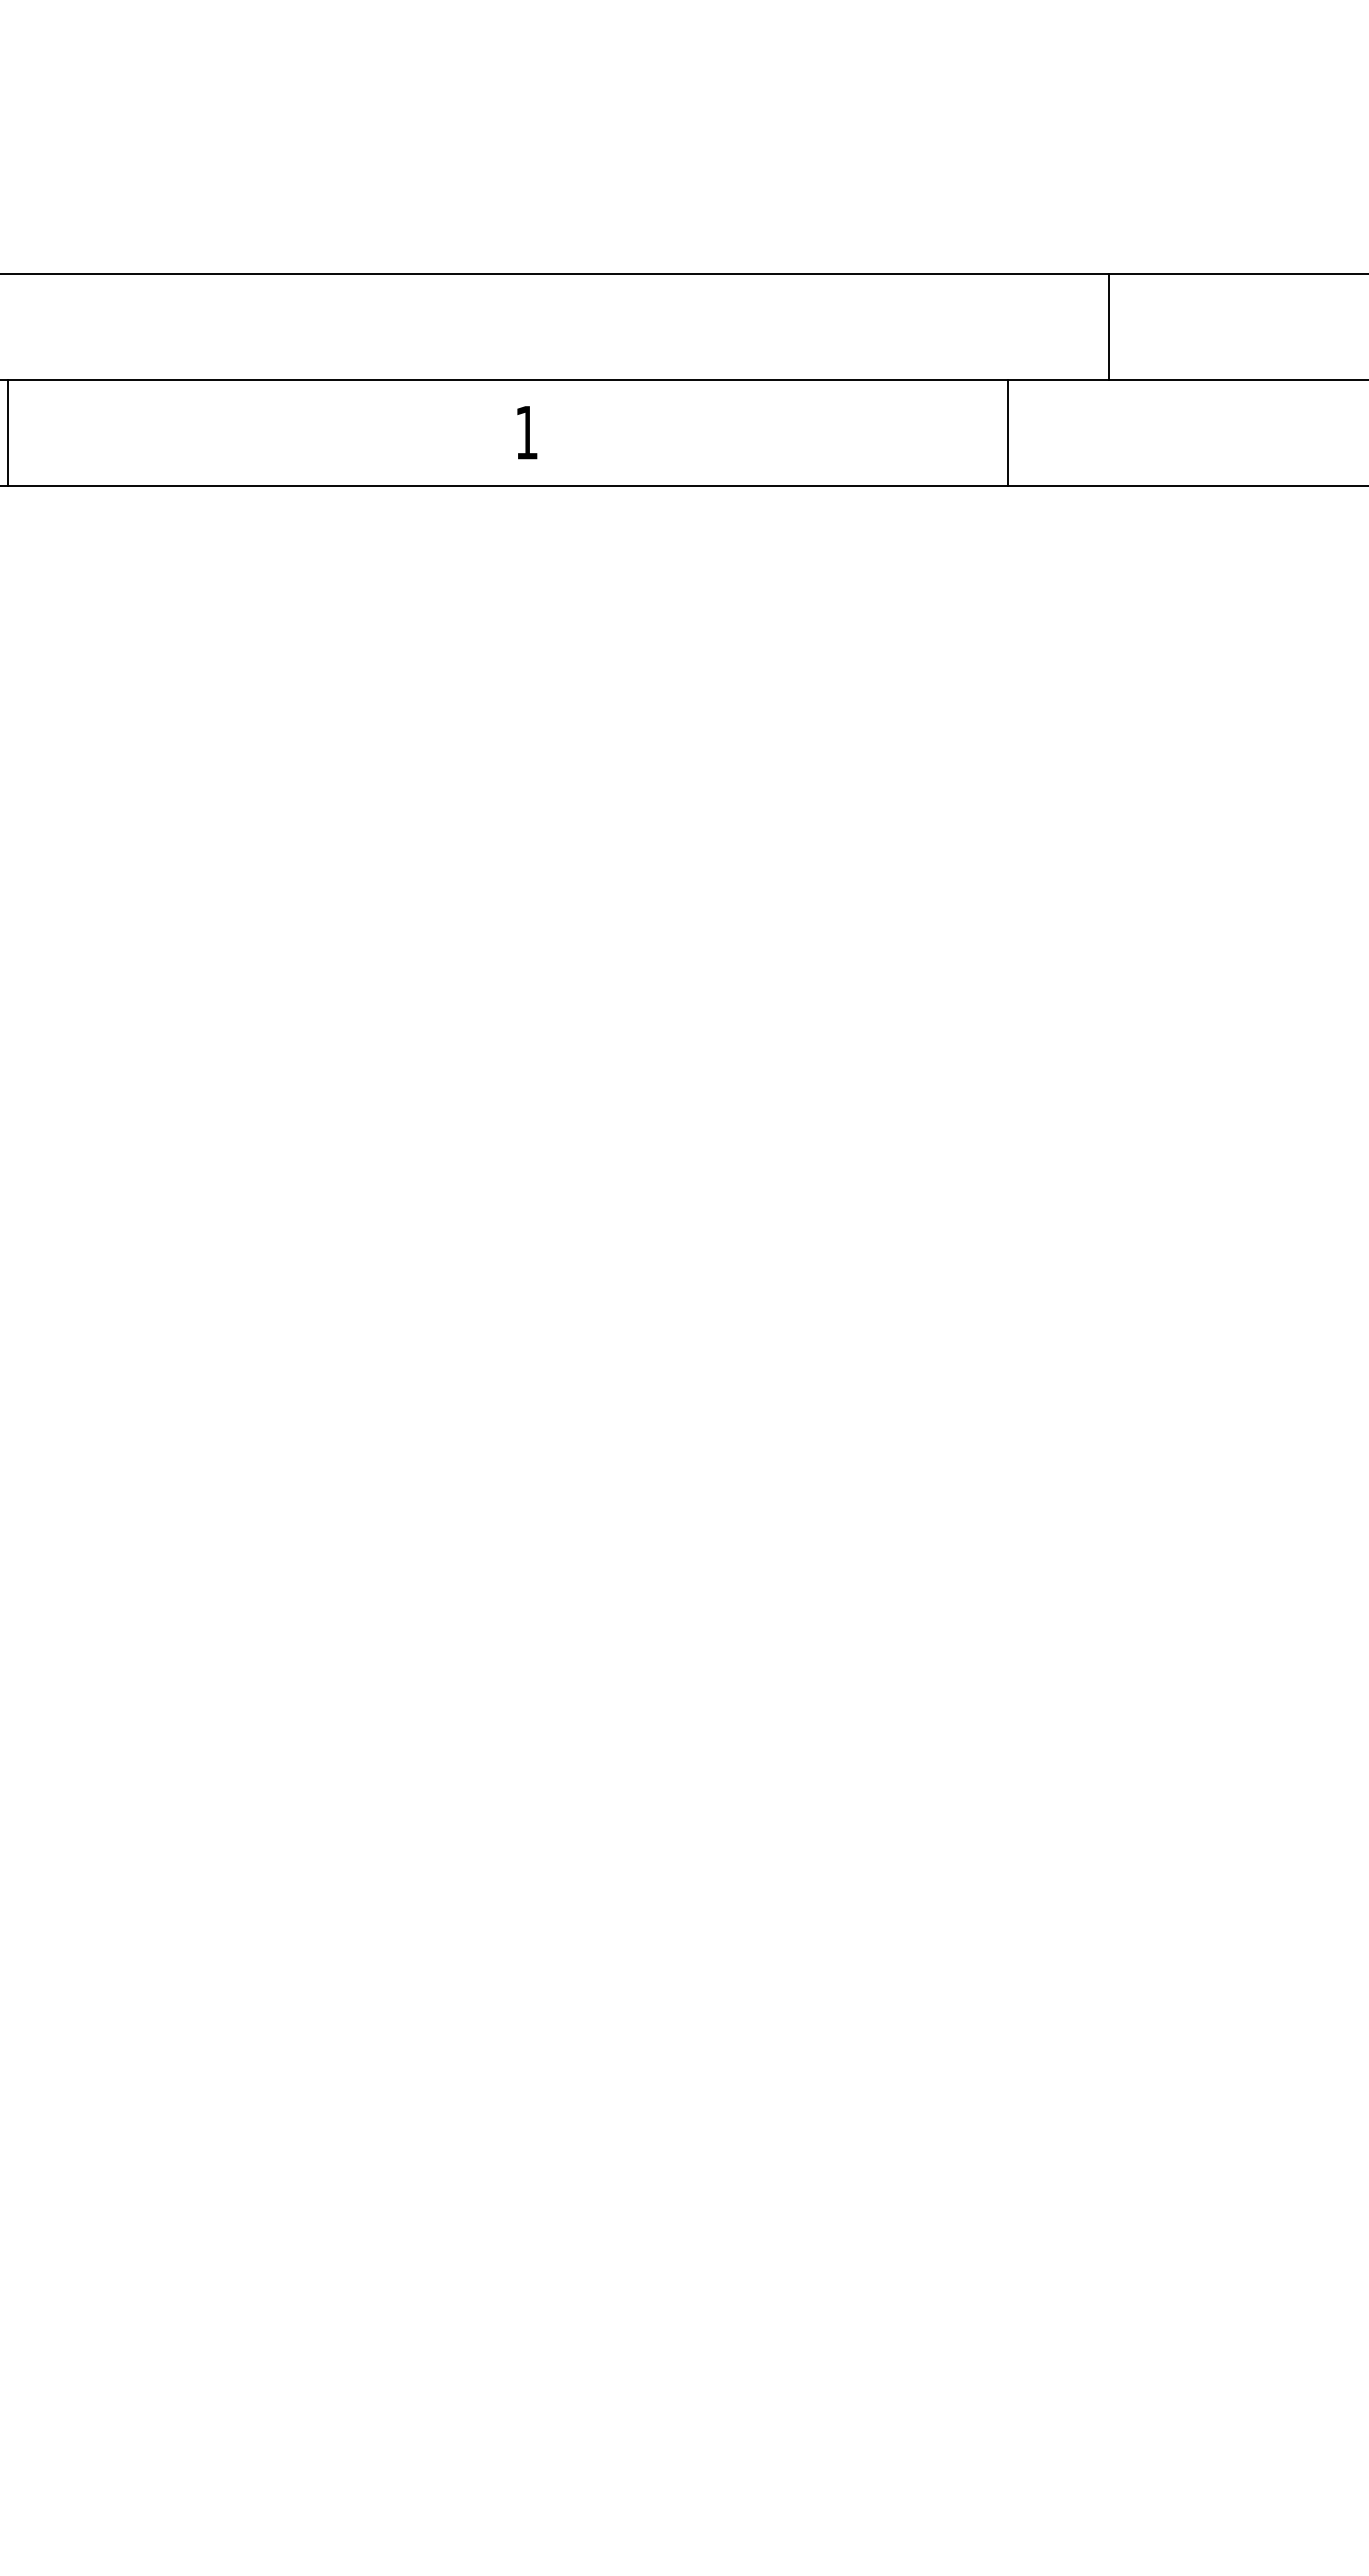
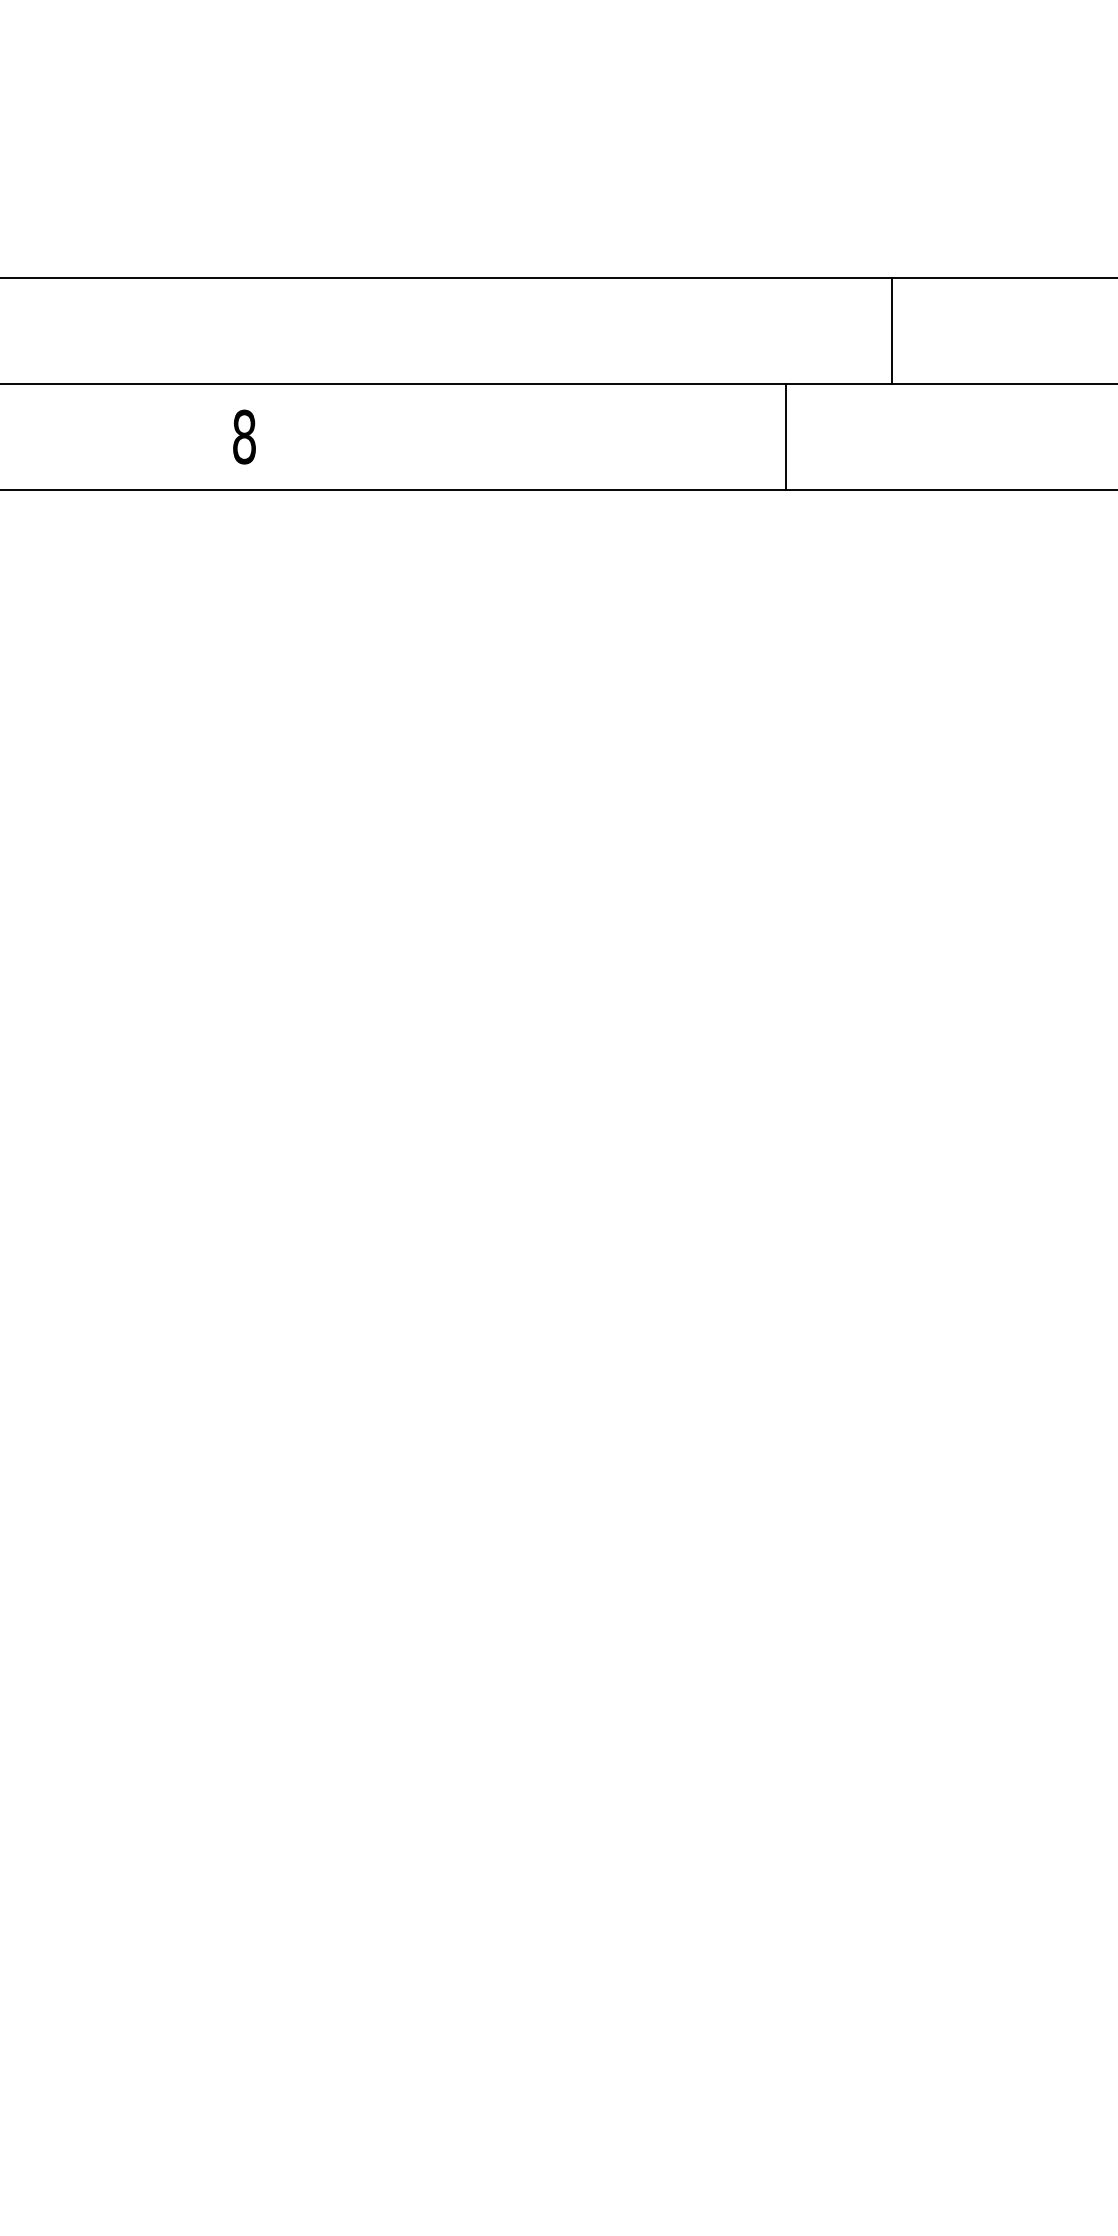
line: (1109, 326) -> (892, 330), moved
text: (526, 432) -> (244, 436), 1 -> 8
line: (1008, 432) -> (786, 436), moved

